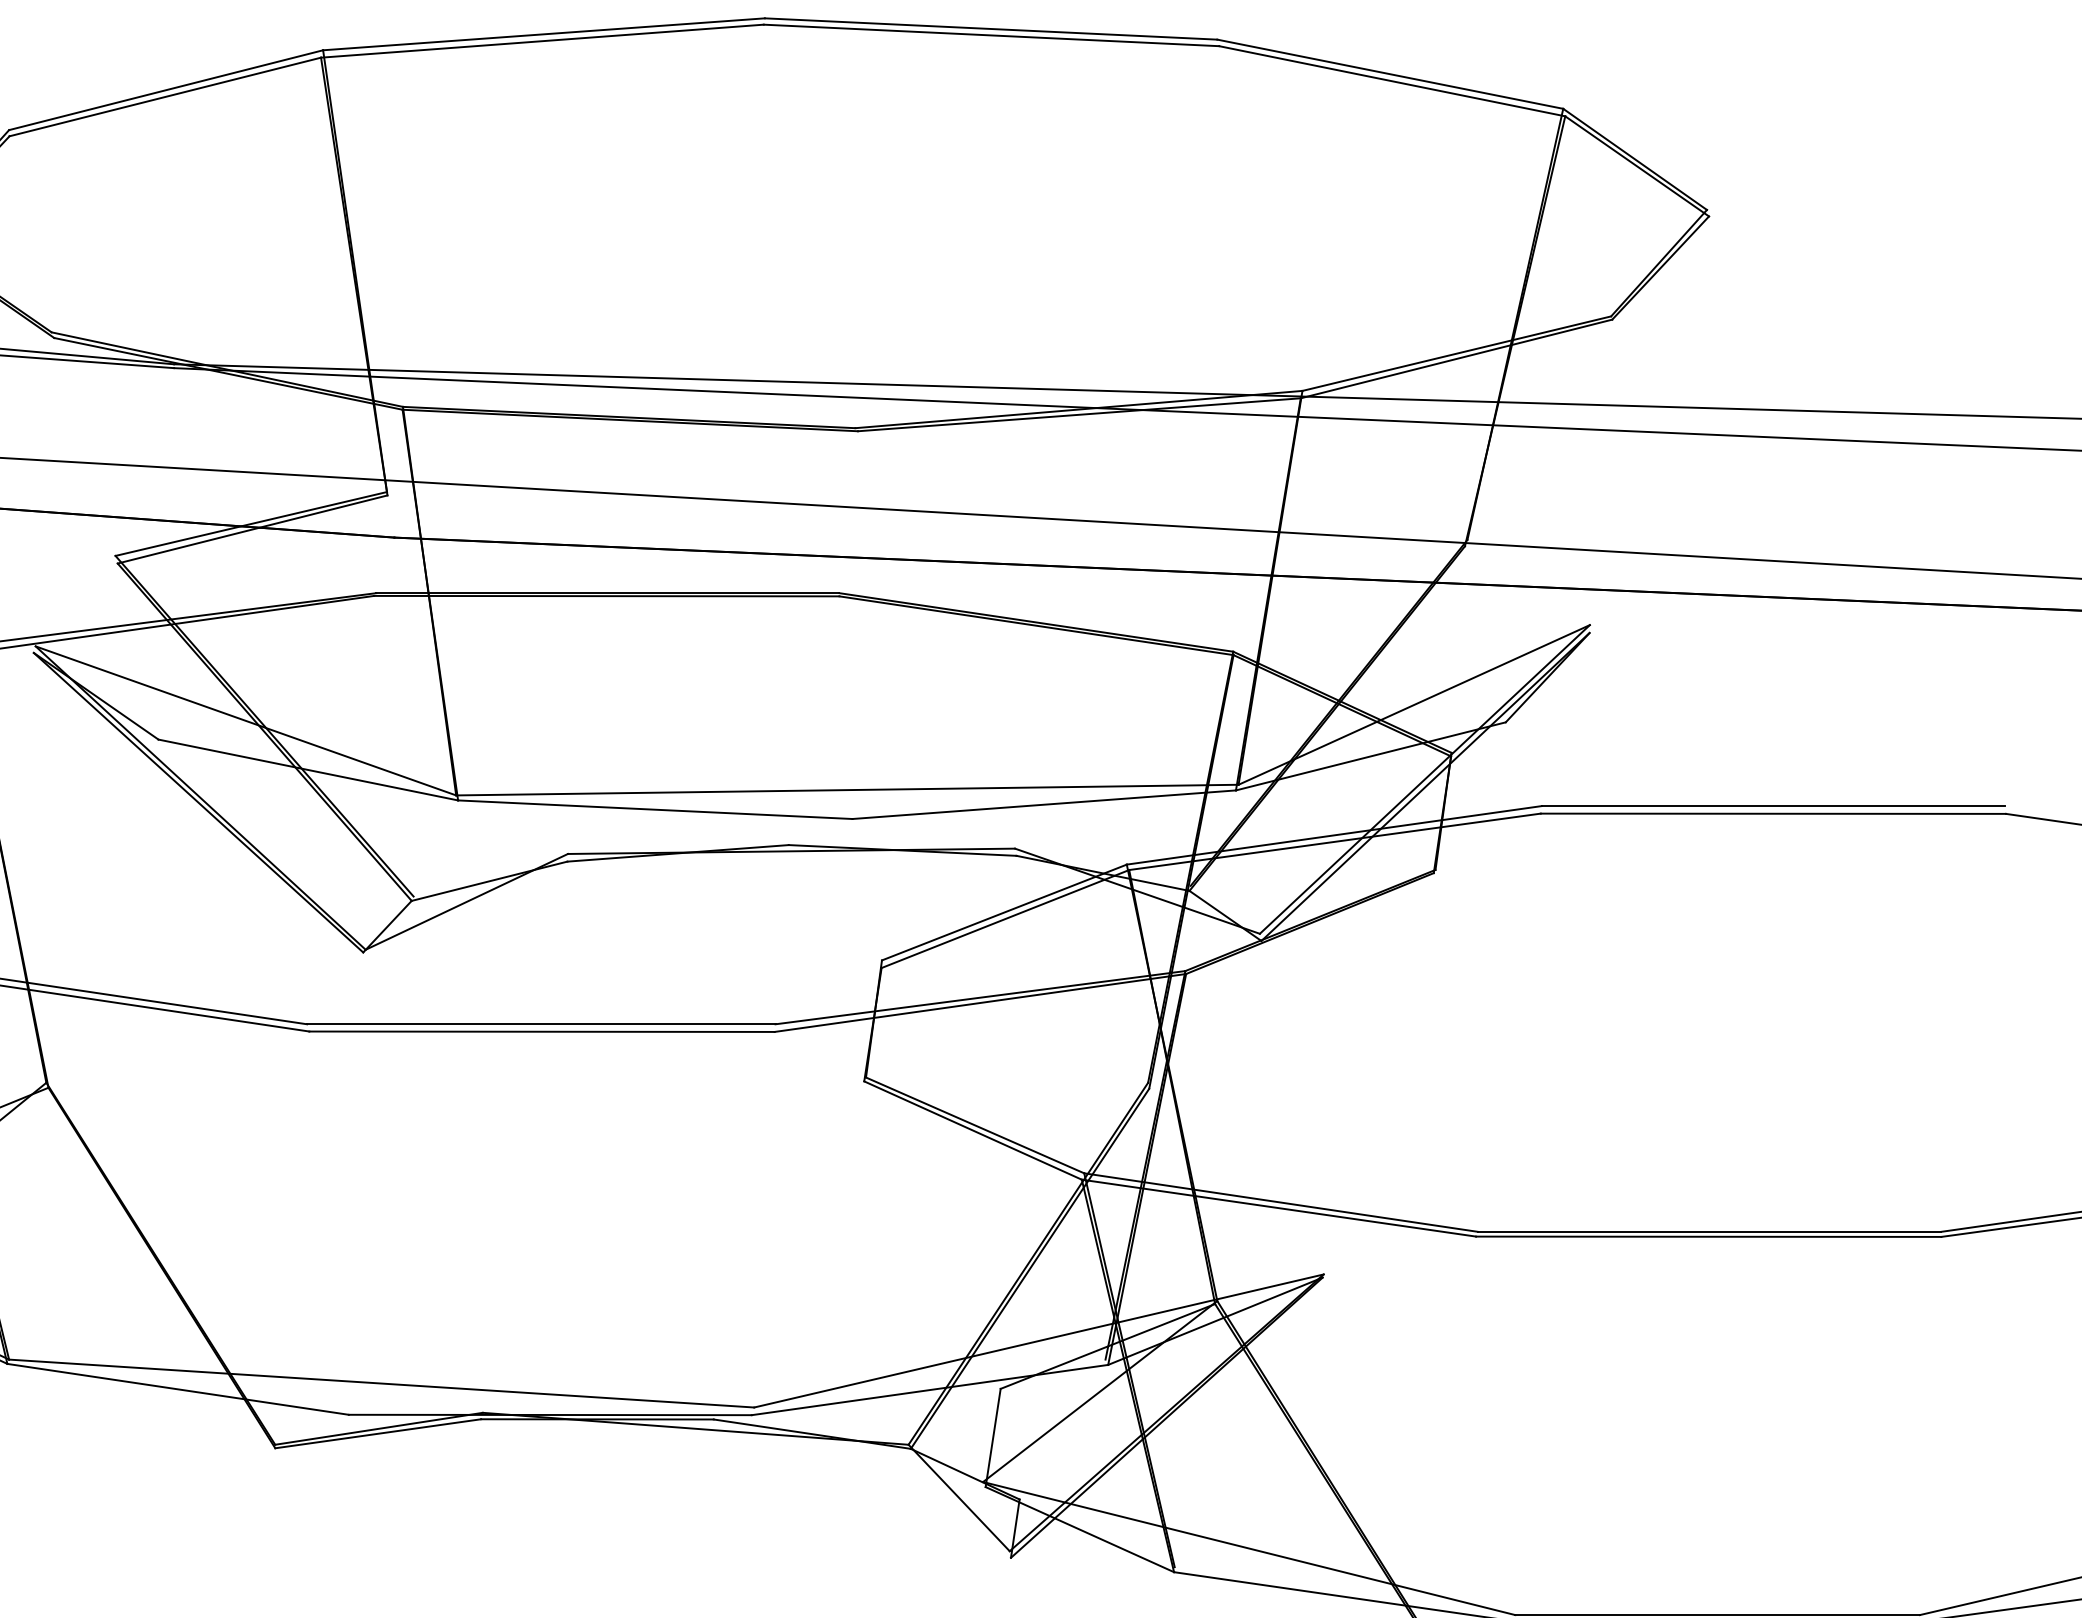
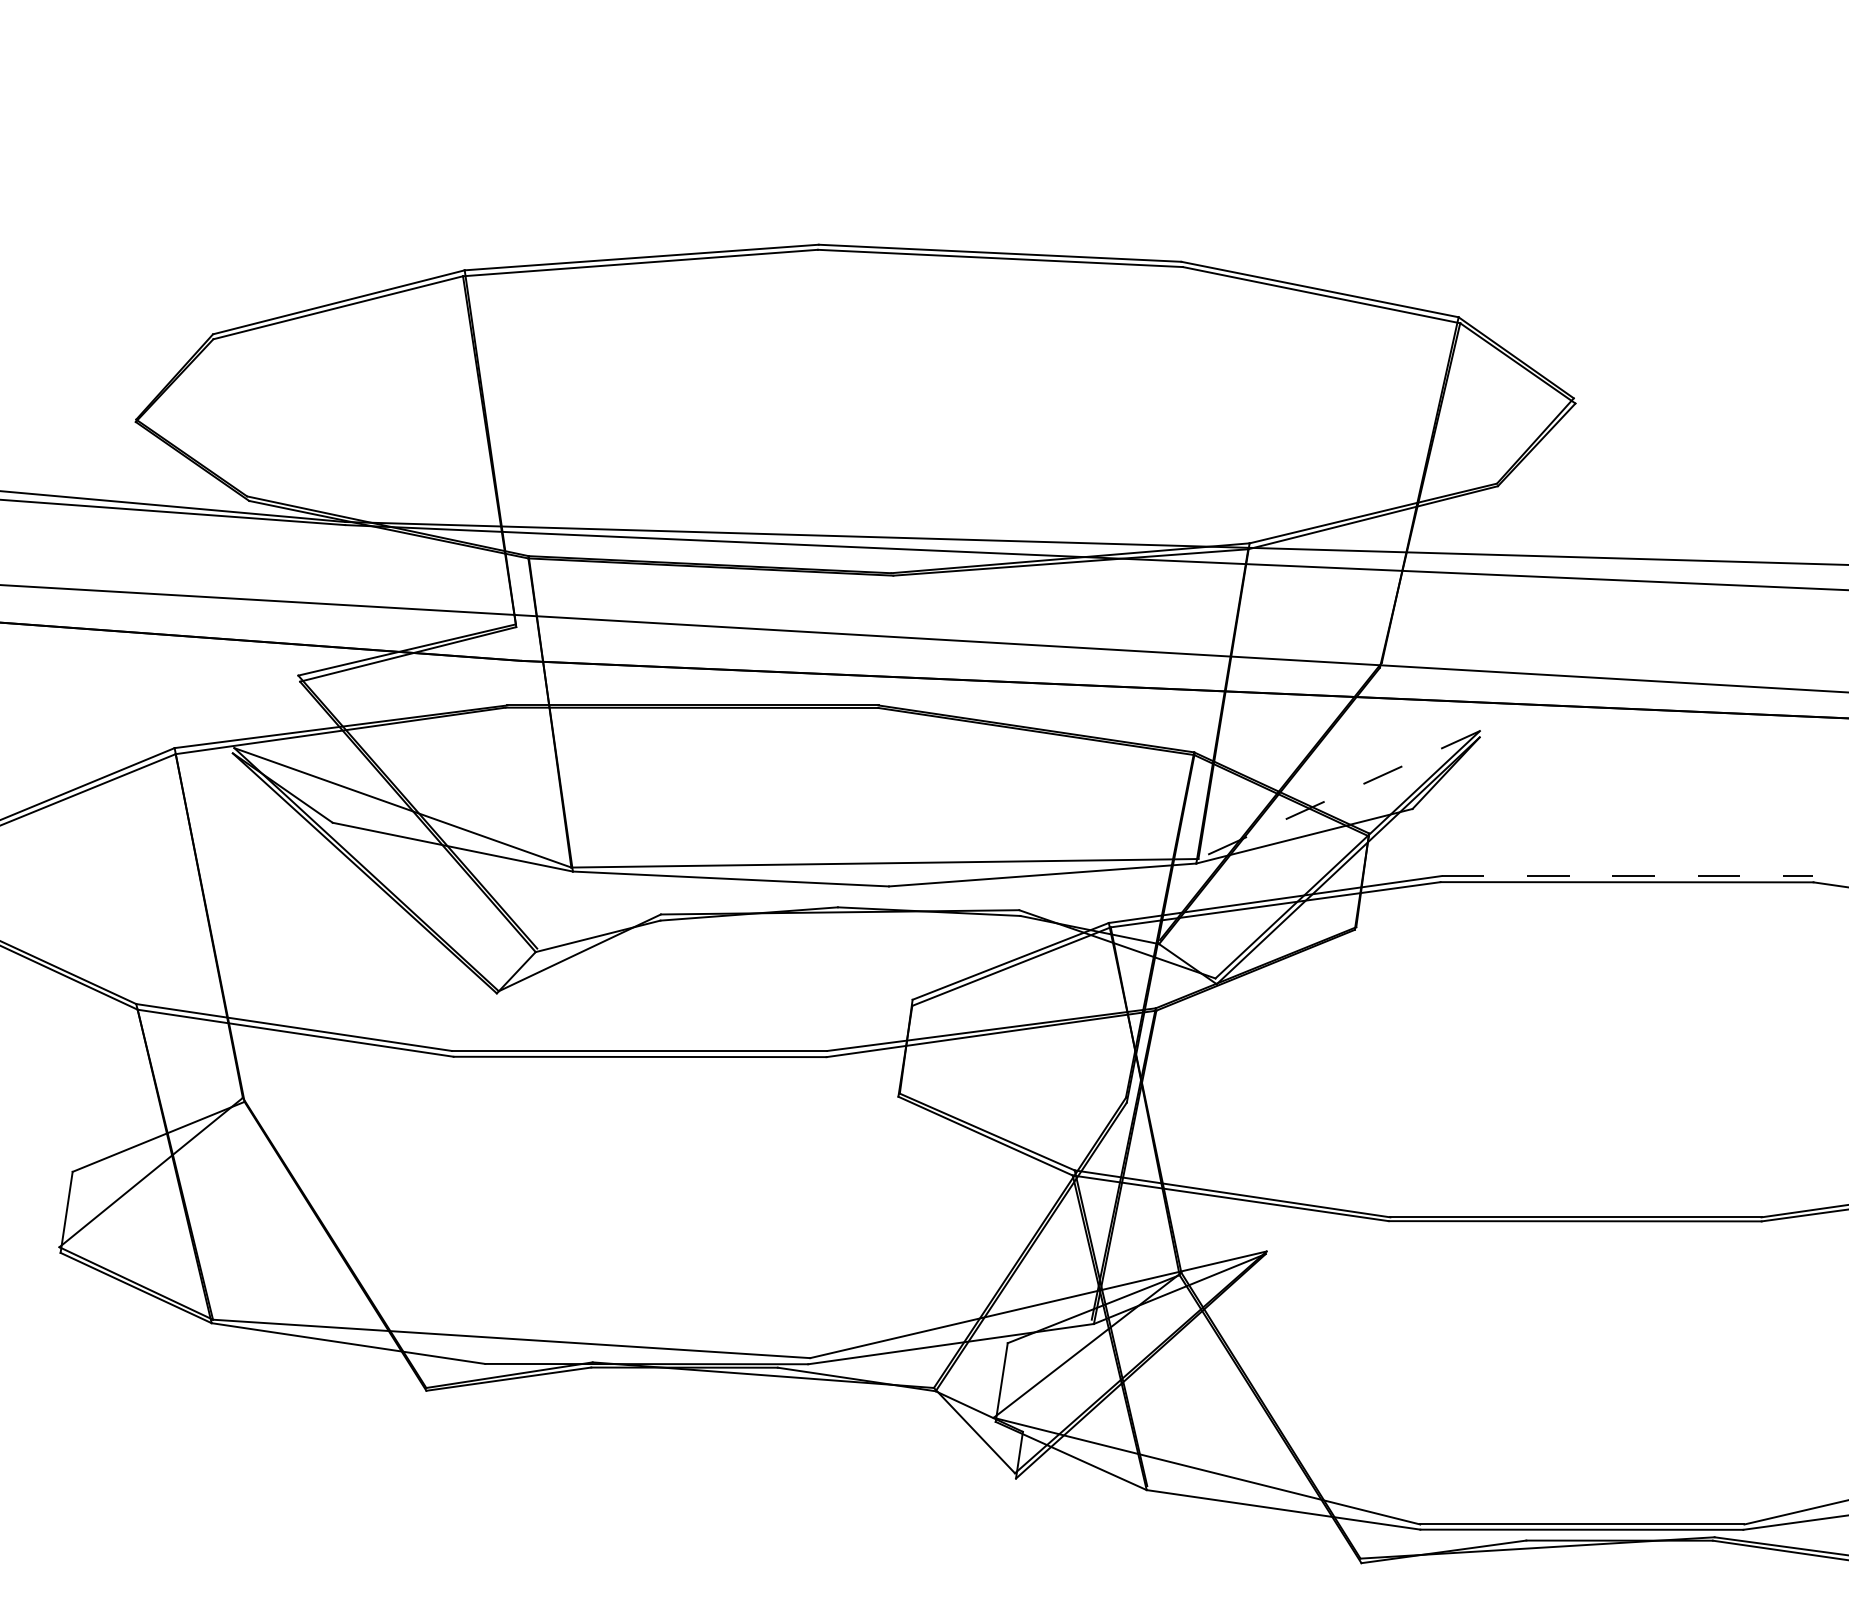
line: (1414, 705) -> (1339, 795), solid -> dashed
line: (1773, 806) -> (1627, 876), solid -> dashed

